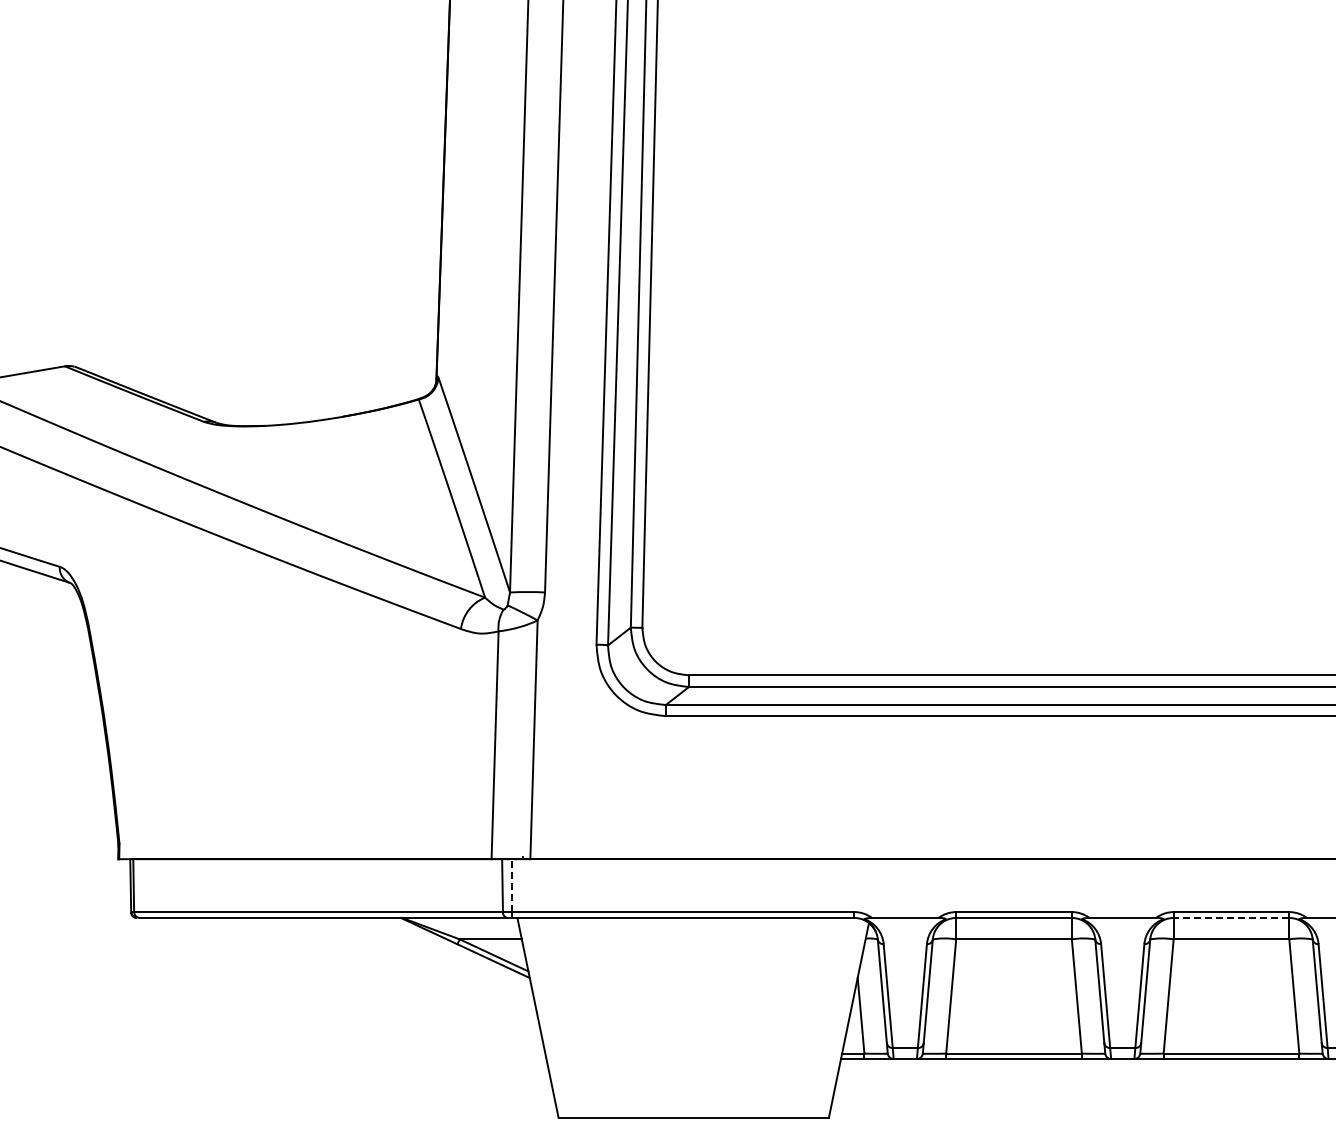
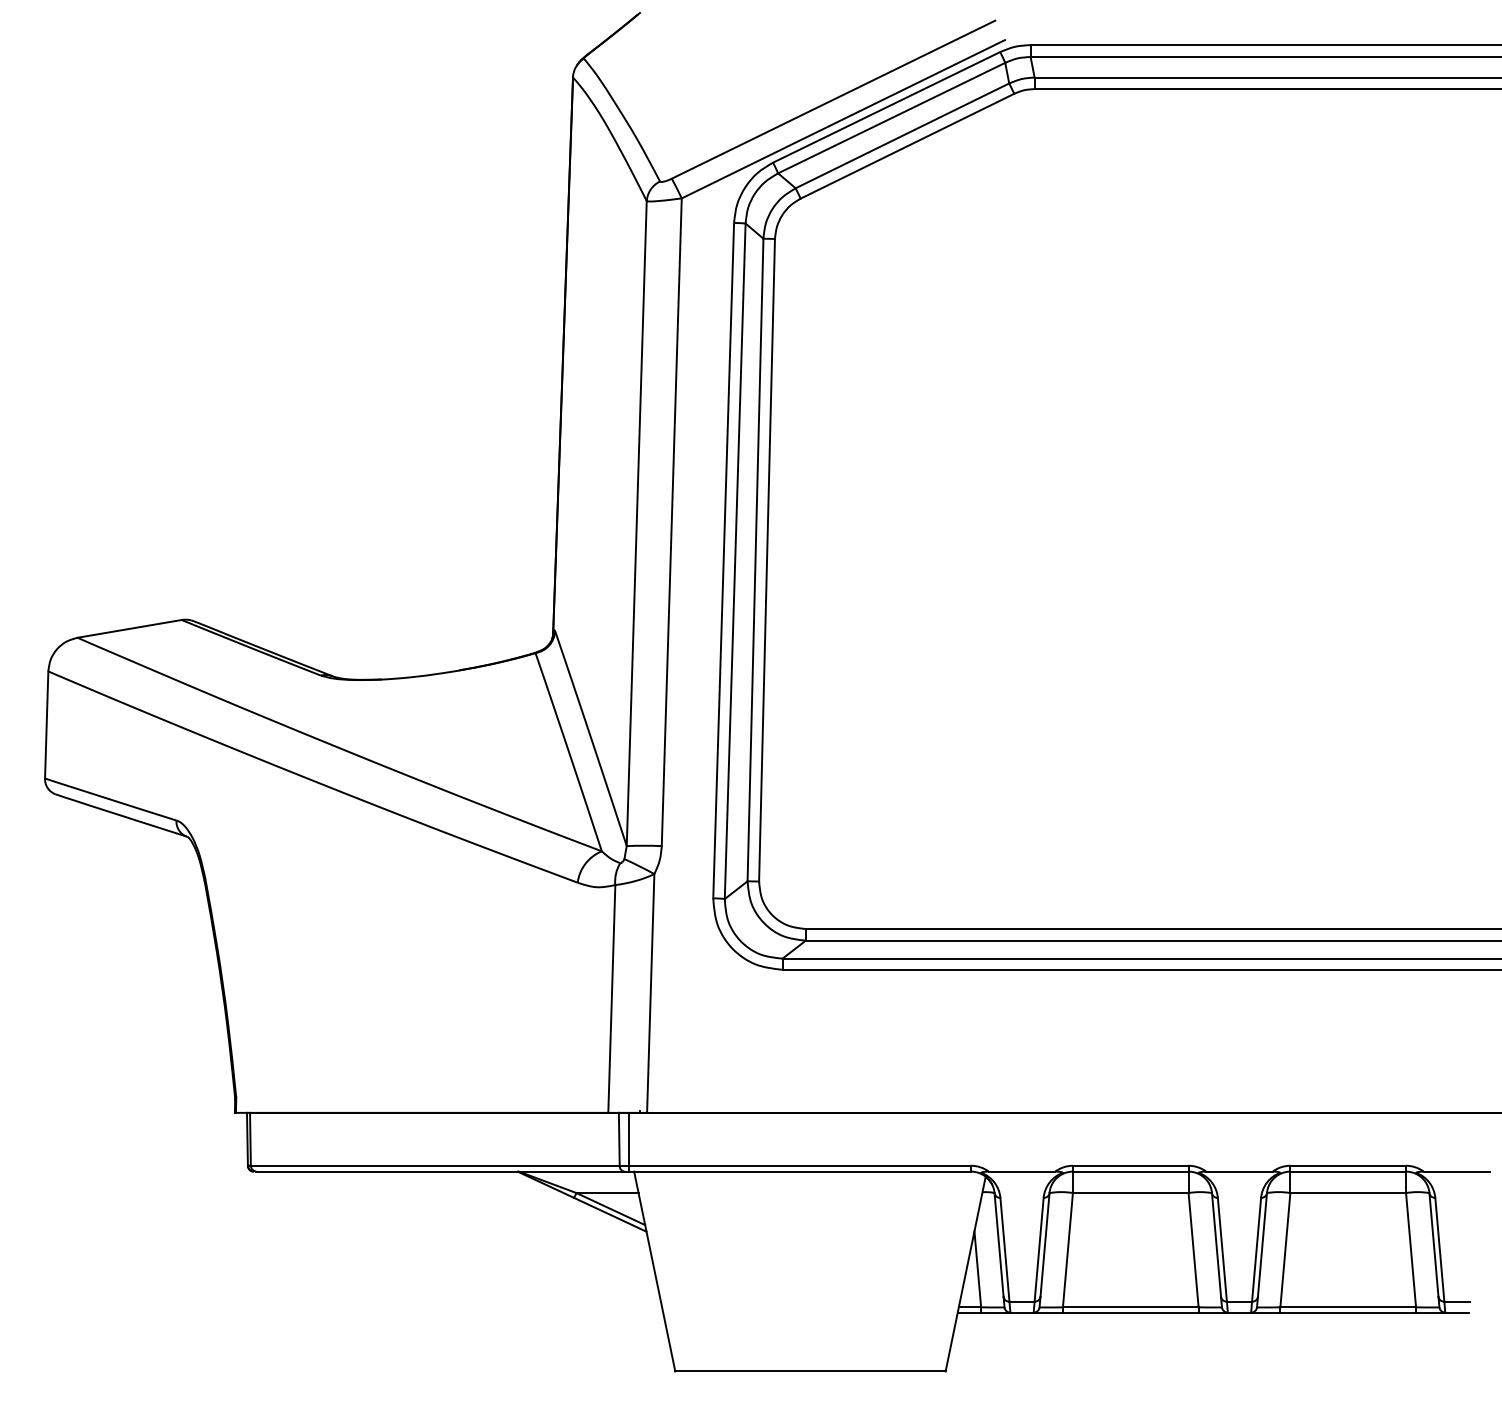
line: (511, 884) -> (628, 1138), dashed -> solid
line: (1231, 917) -> (1348, 1171), dashed -> solid

